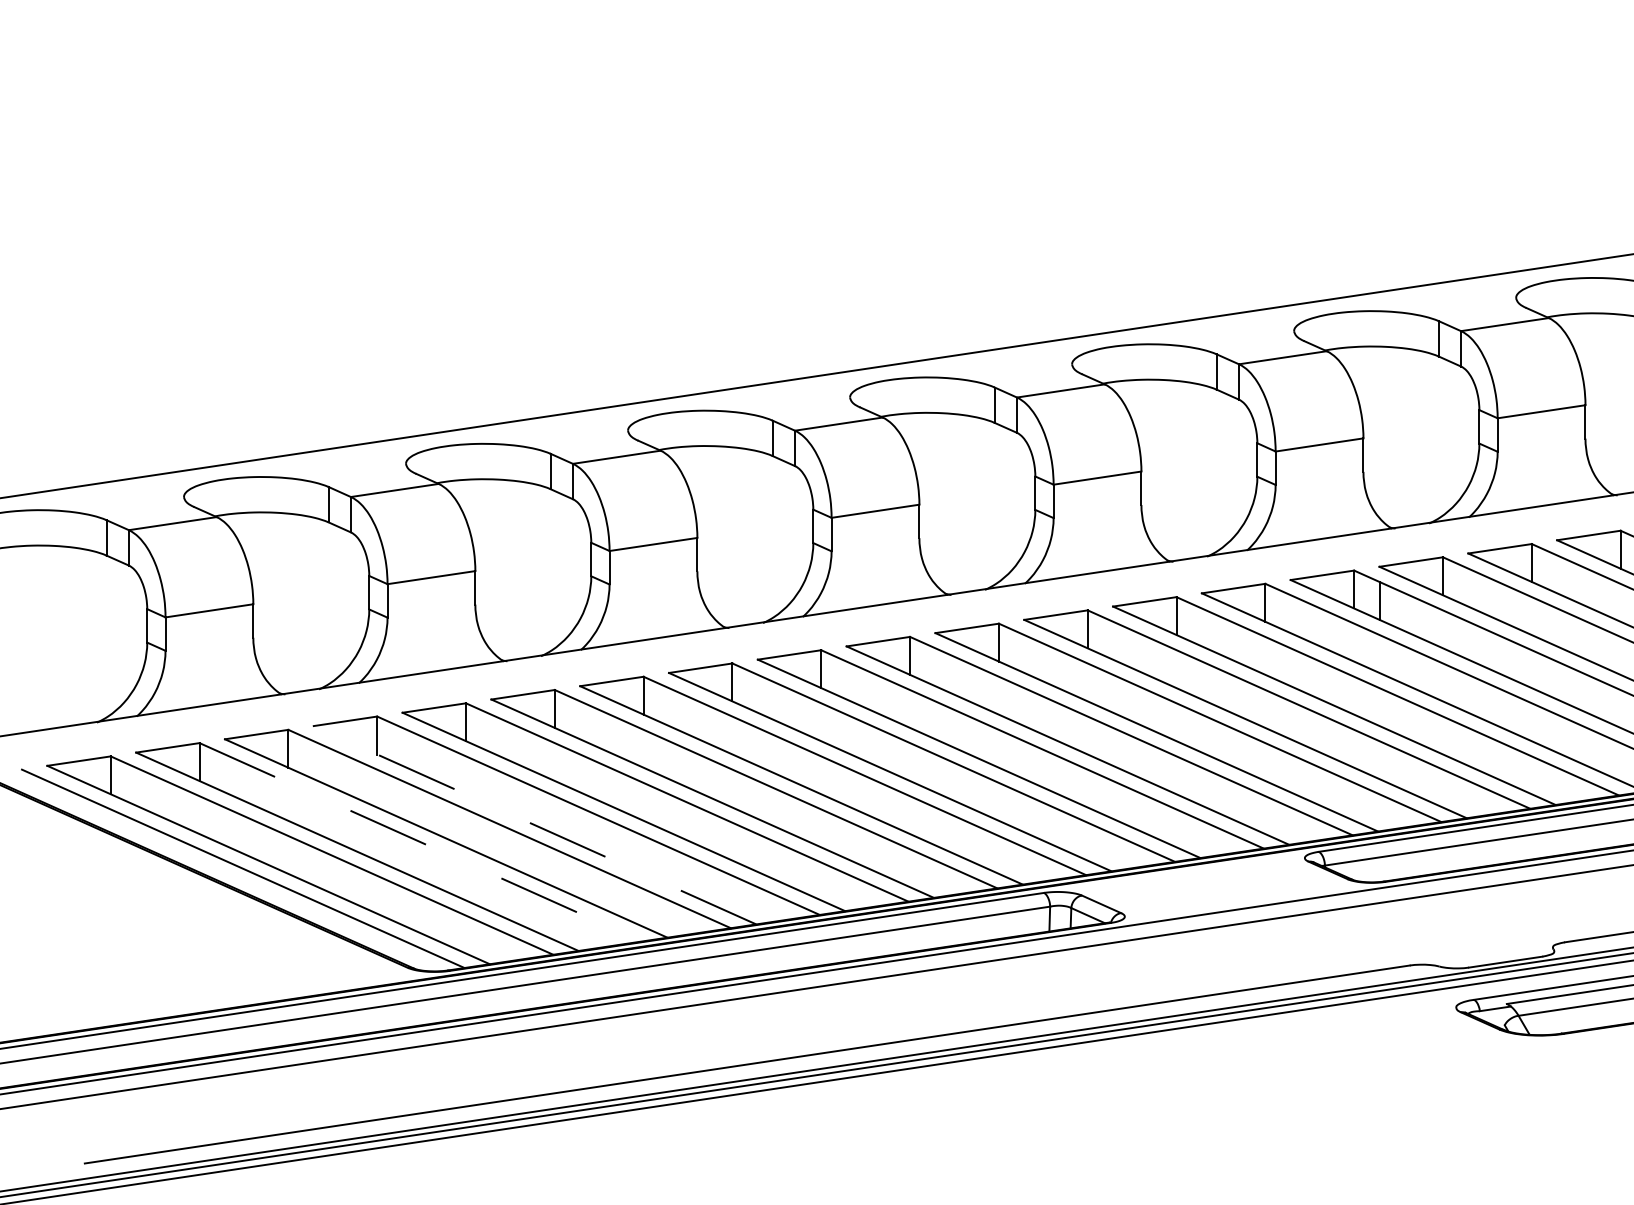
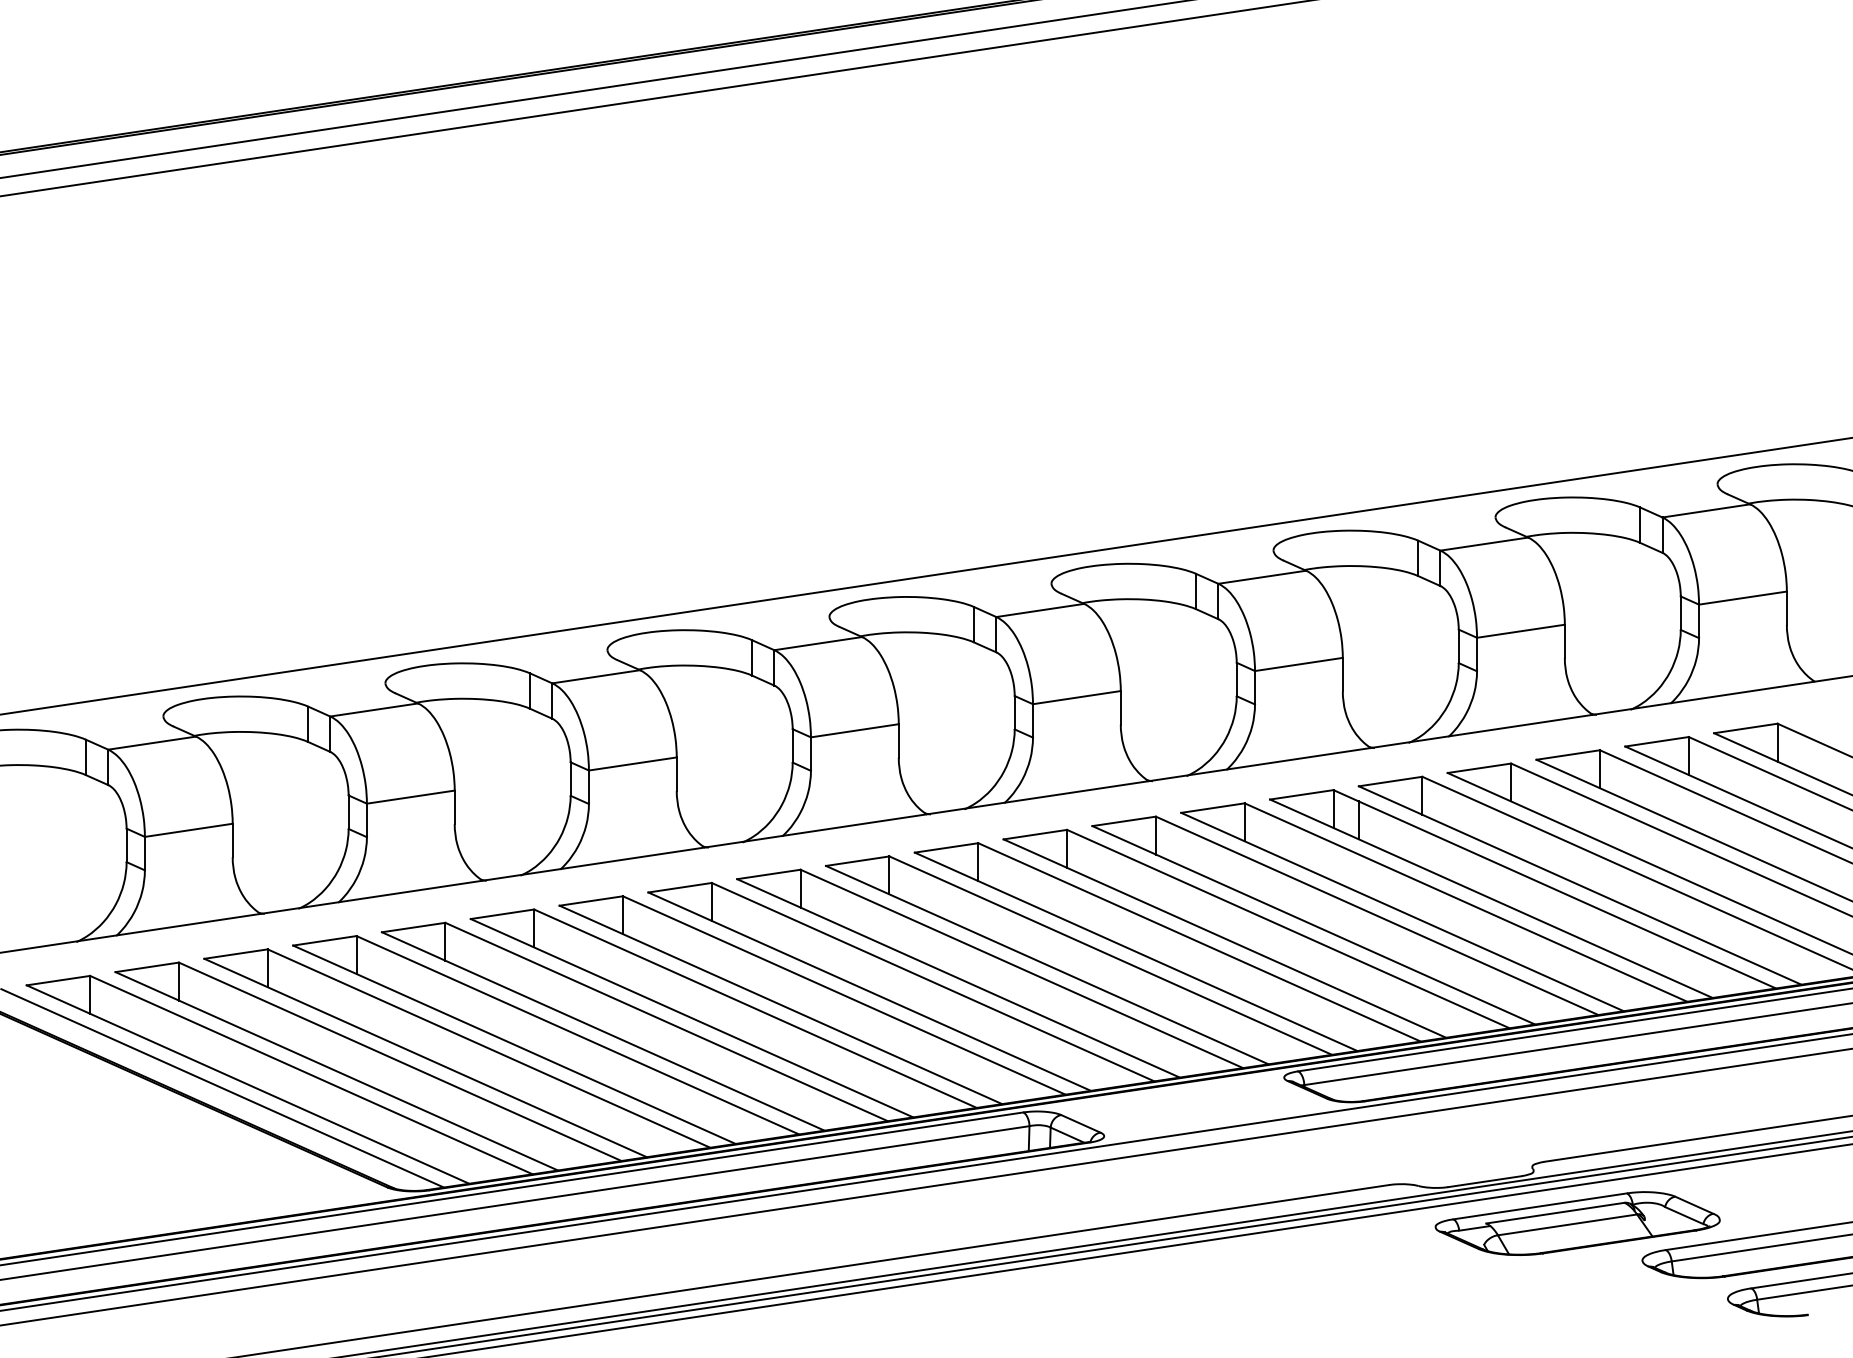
line: (534, 824) -> (513, 1044), dashed -> solid
line: (421, 842) -> (400, 1062), dashed -> solid

